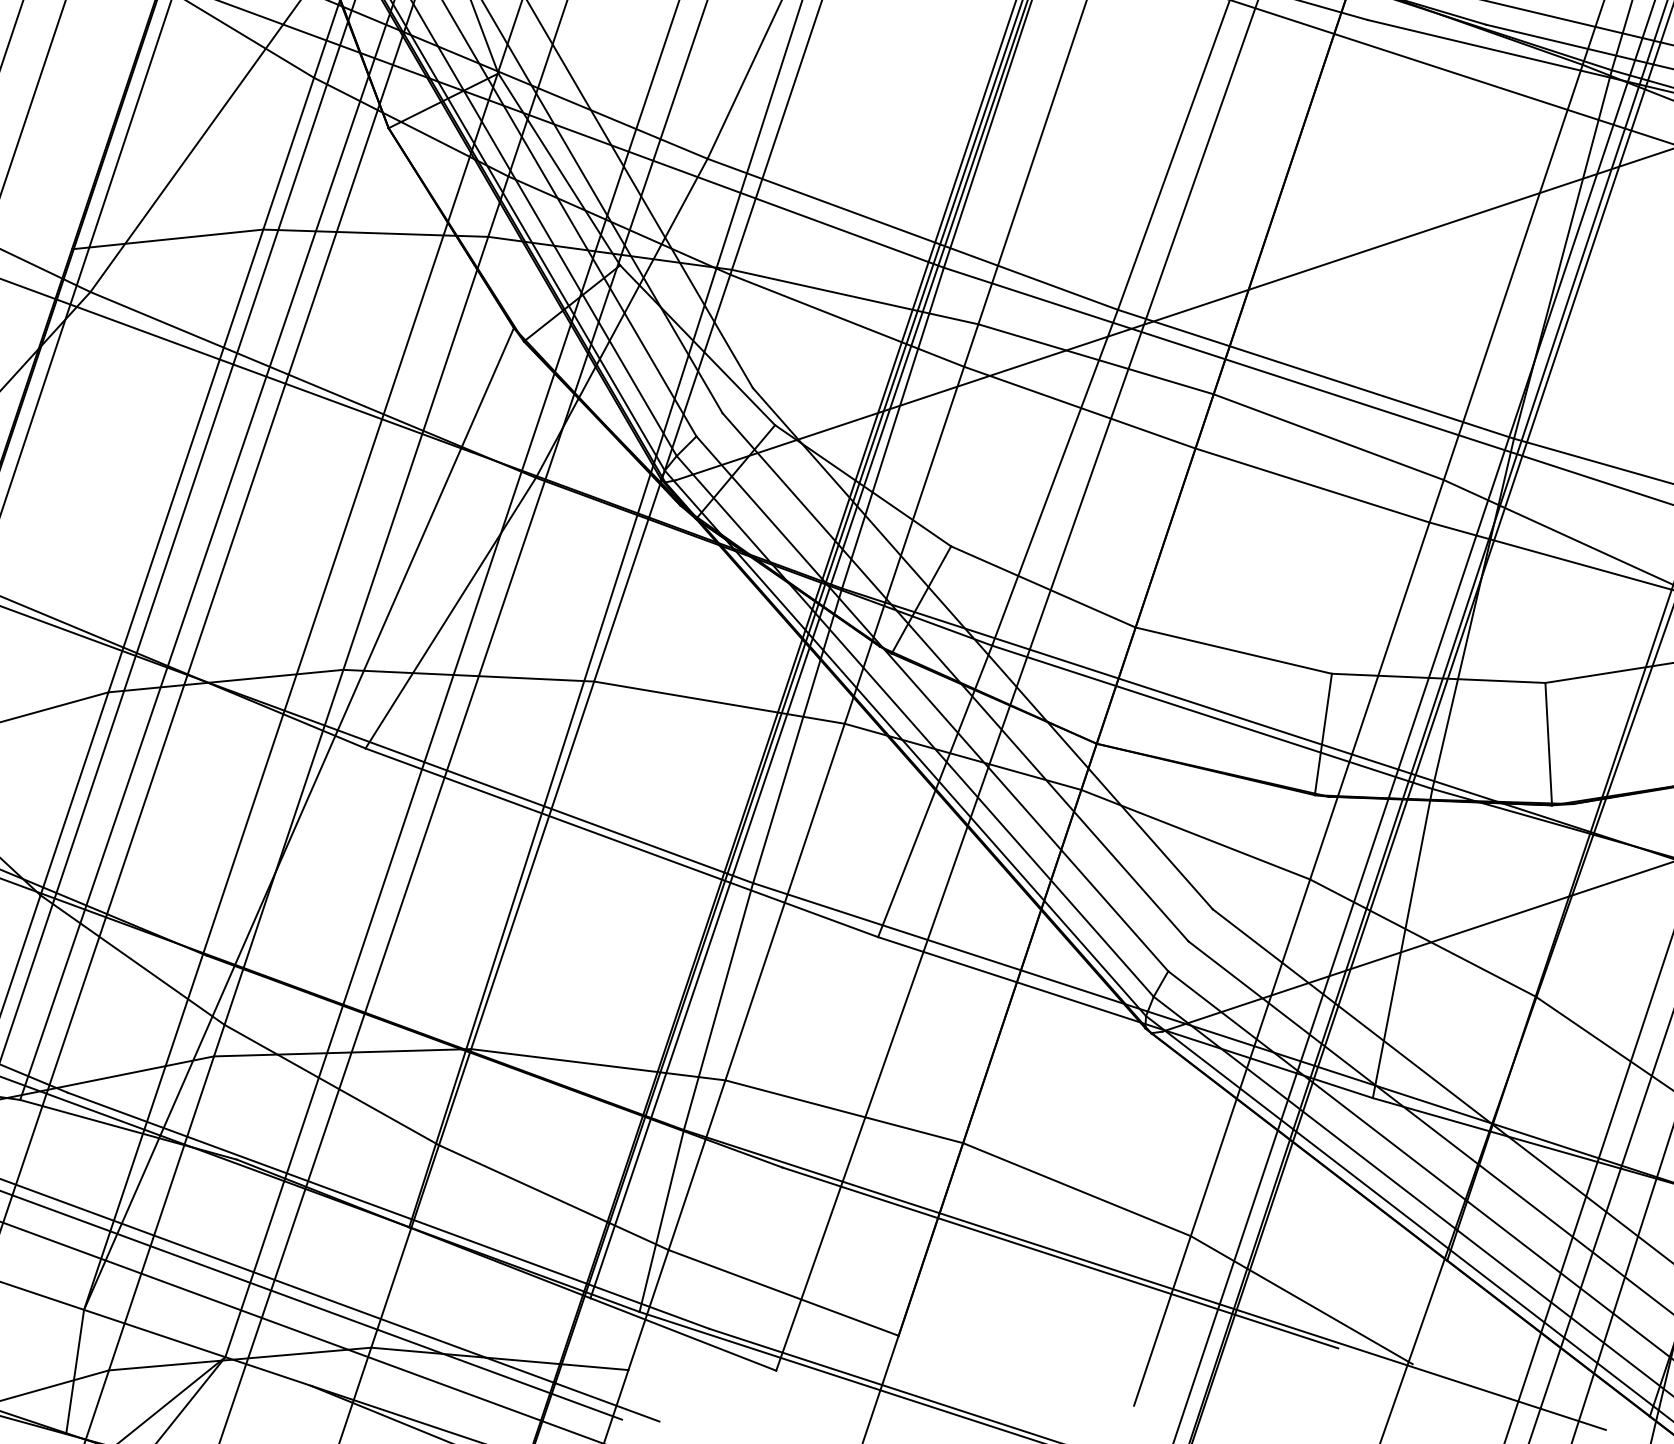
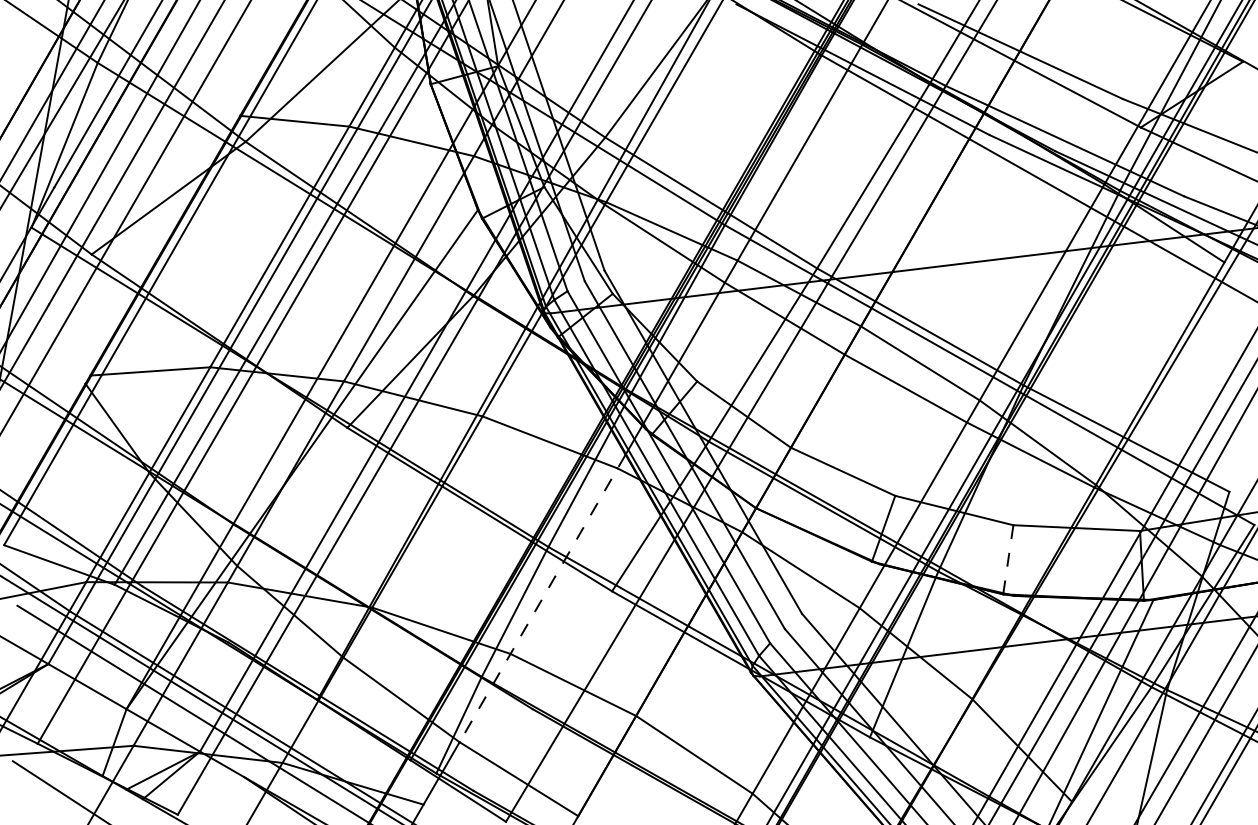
line: (1548, 743) -> (1008, 559), solid -> dashed
line: (760, 973) -> (542, 598), solid -> dashed

